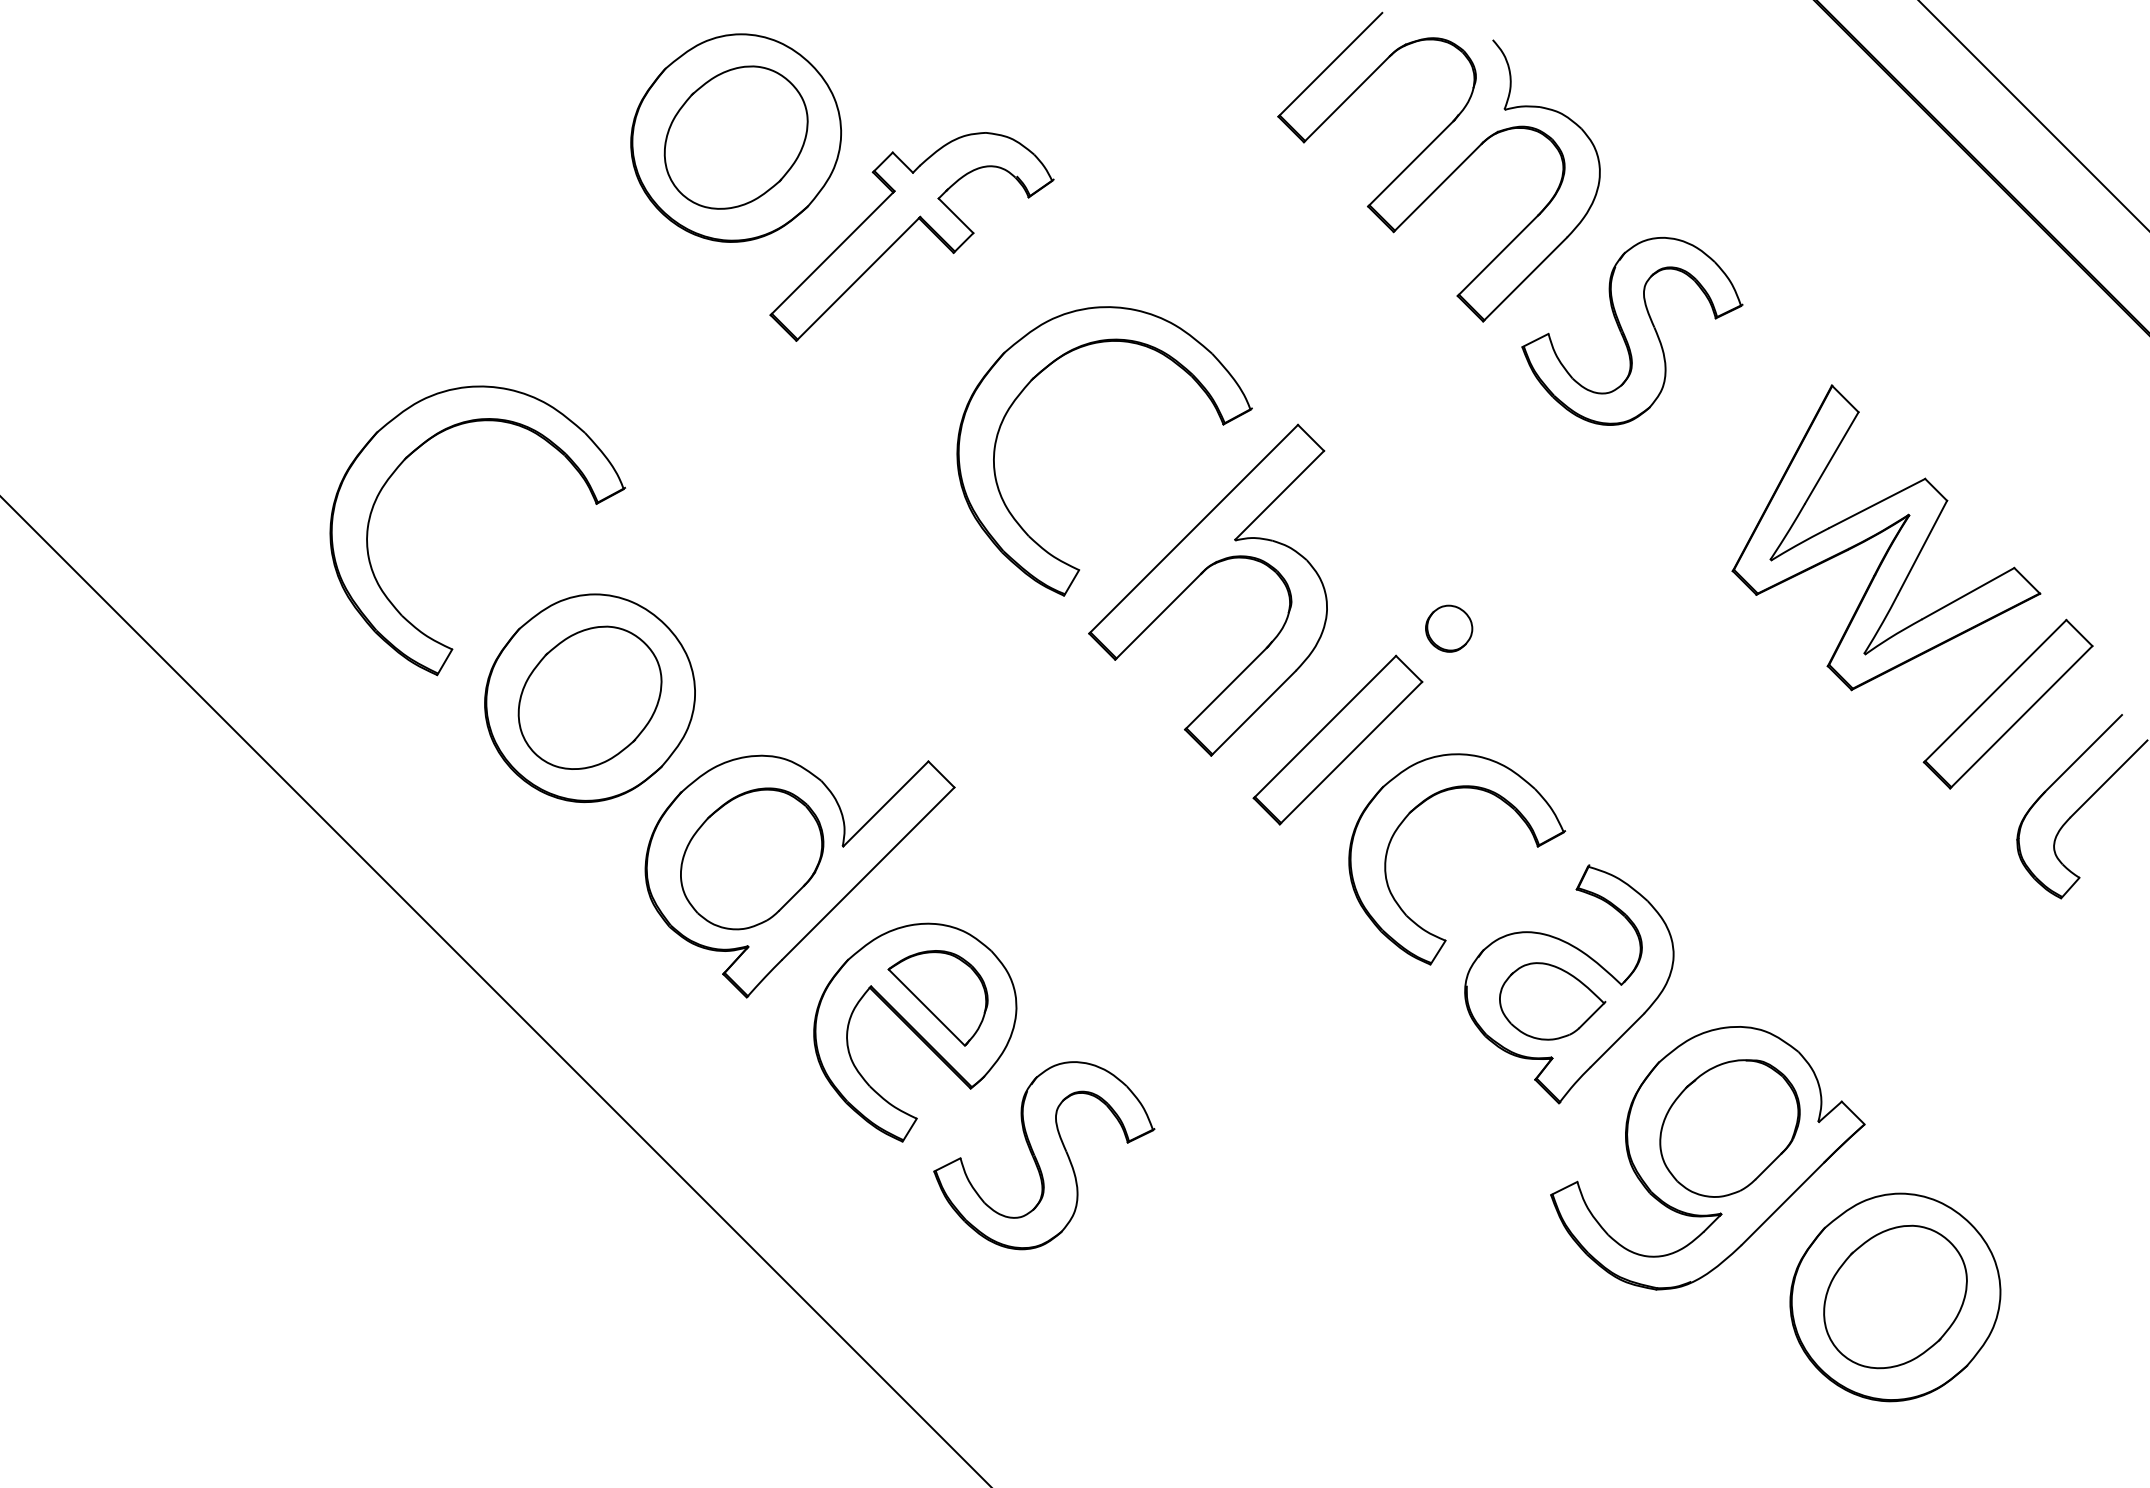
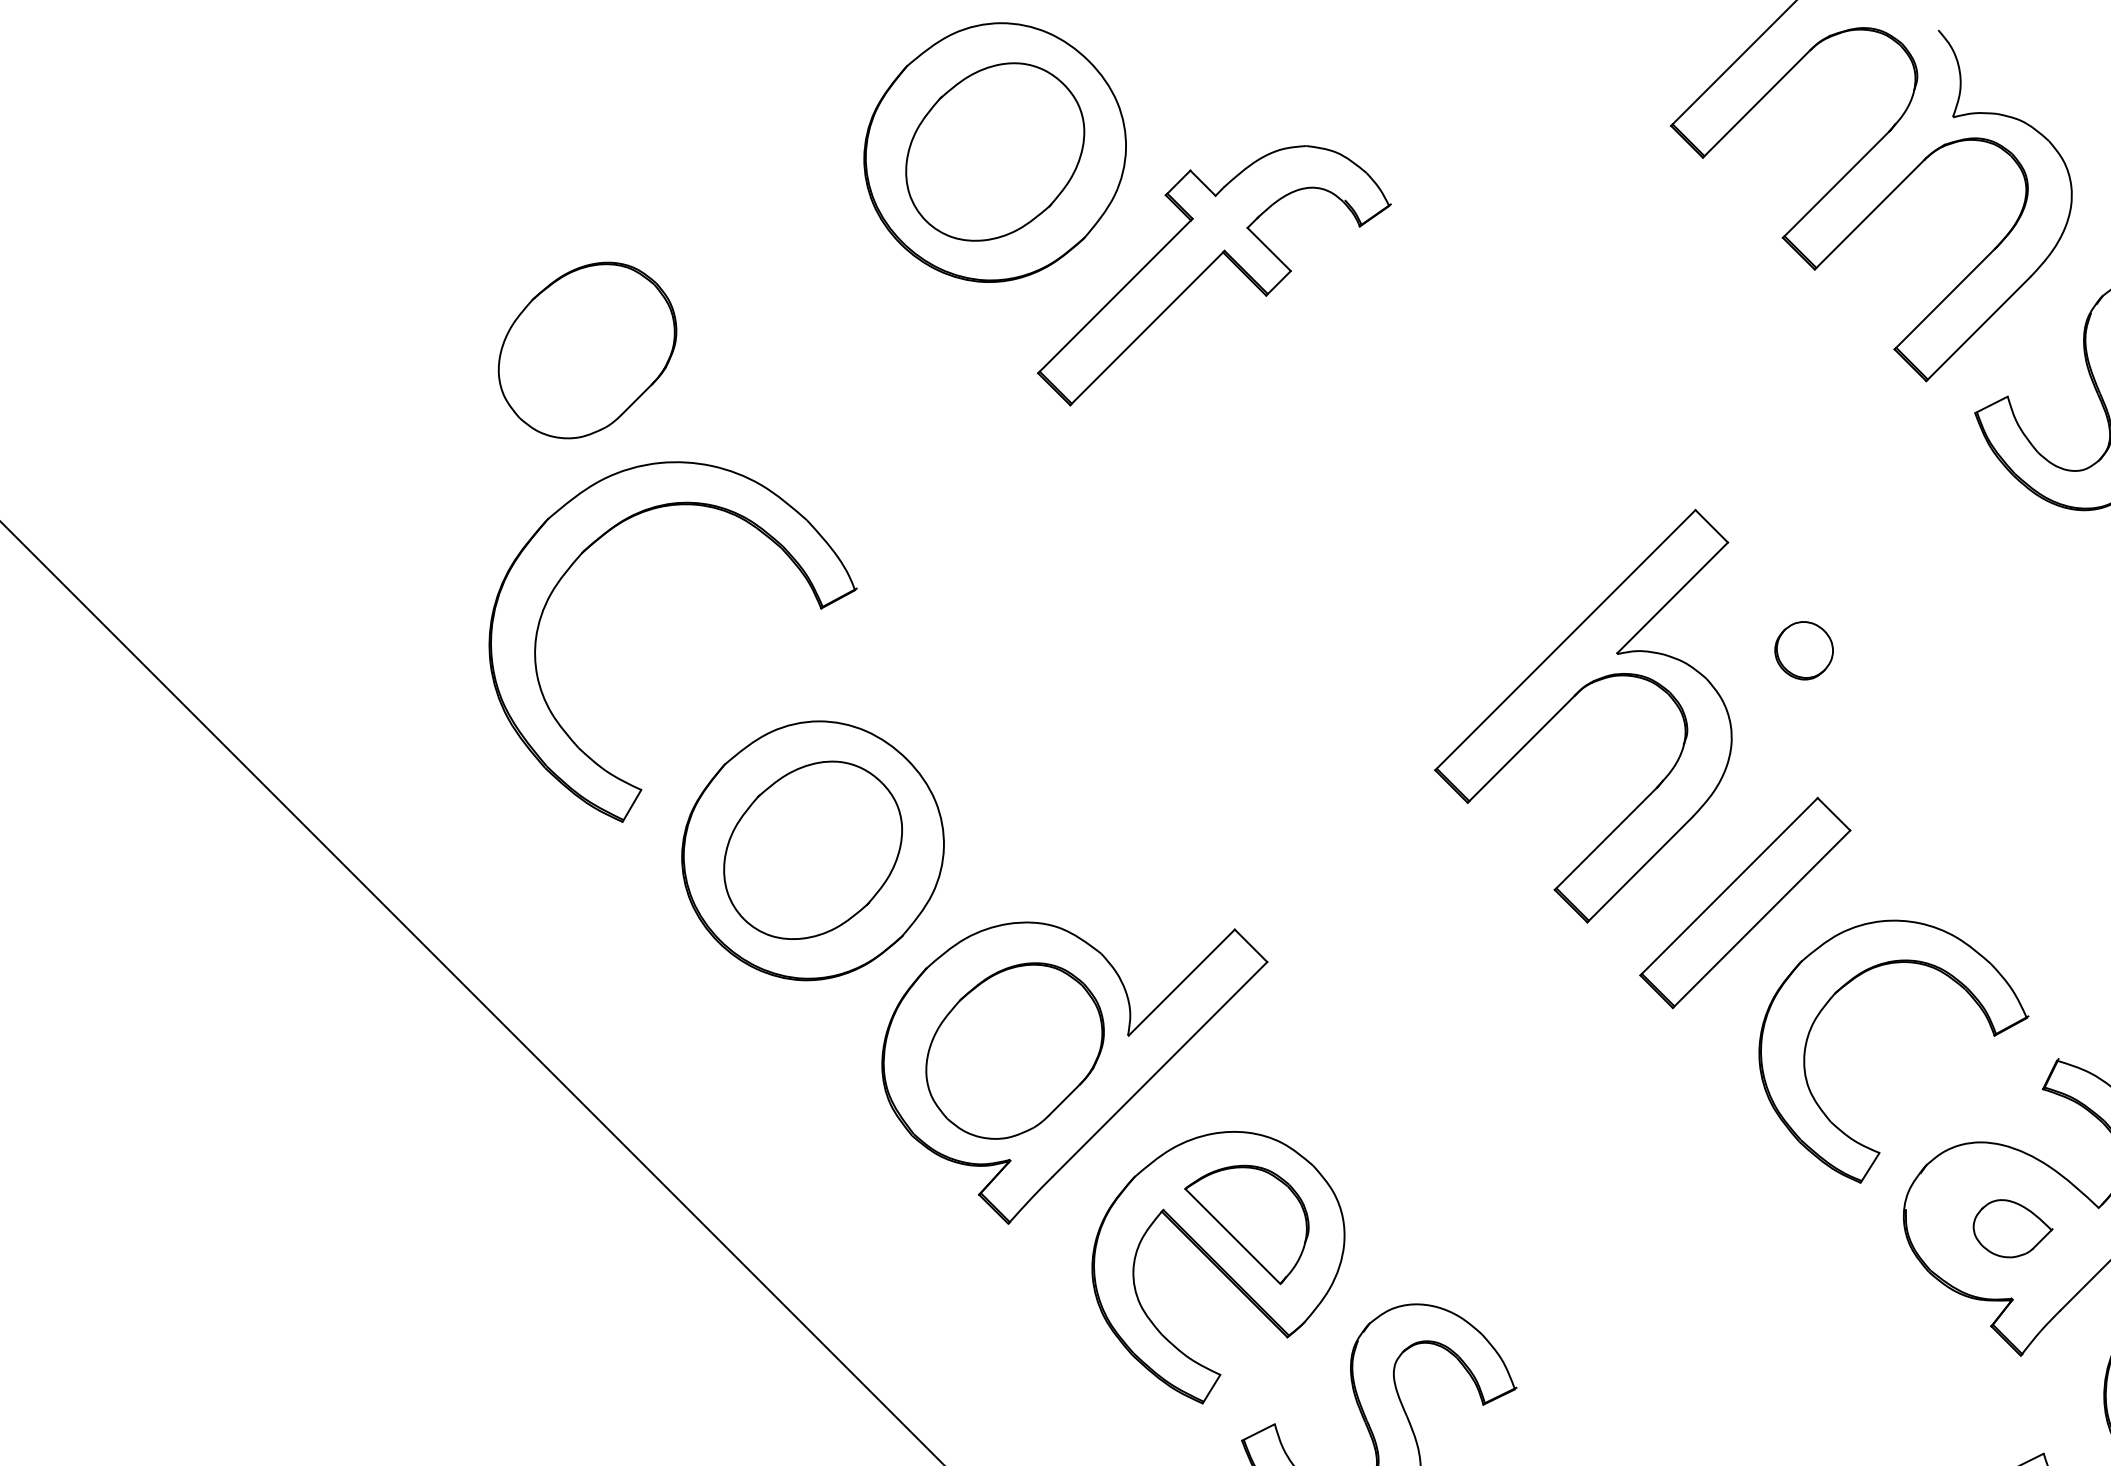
part: (409, 296) -> (587, 350), added
part: (1036, 377) -> (1369, 450), removed
part: (1449, 628) -> (1804, 650), moved
part: (1552, 1001) -> (2012, 1228), size x0.6

